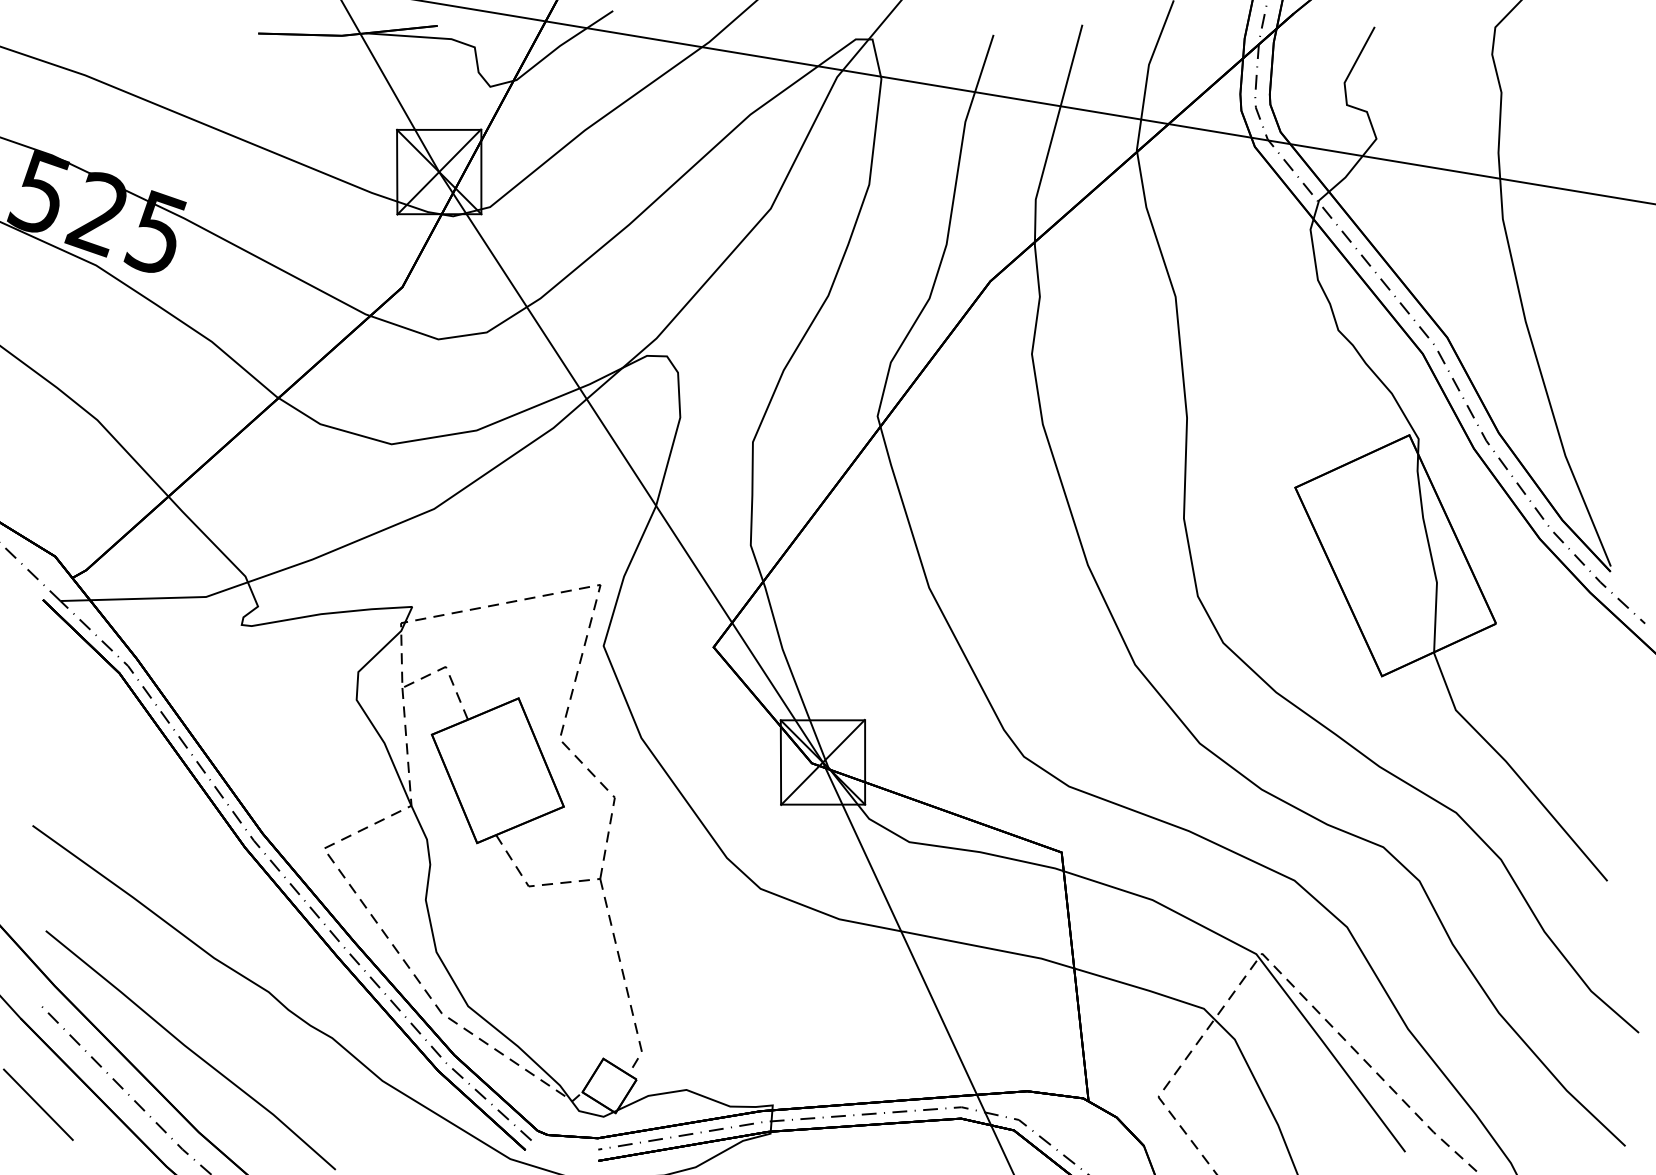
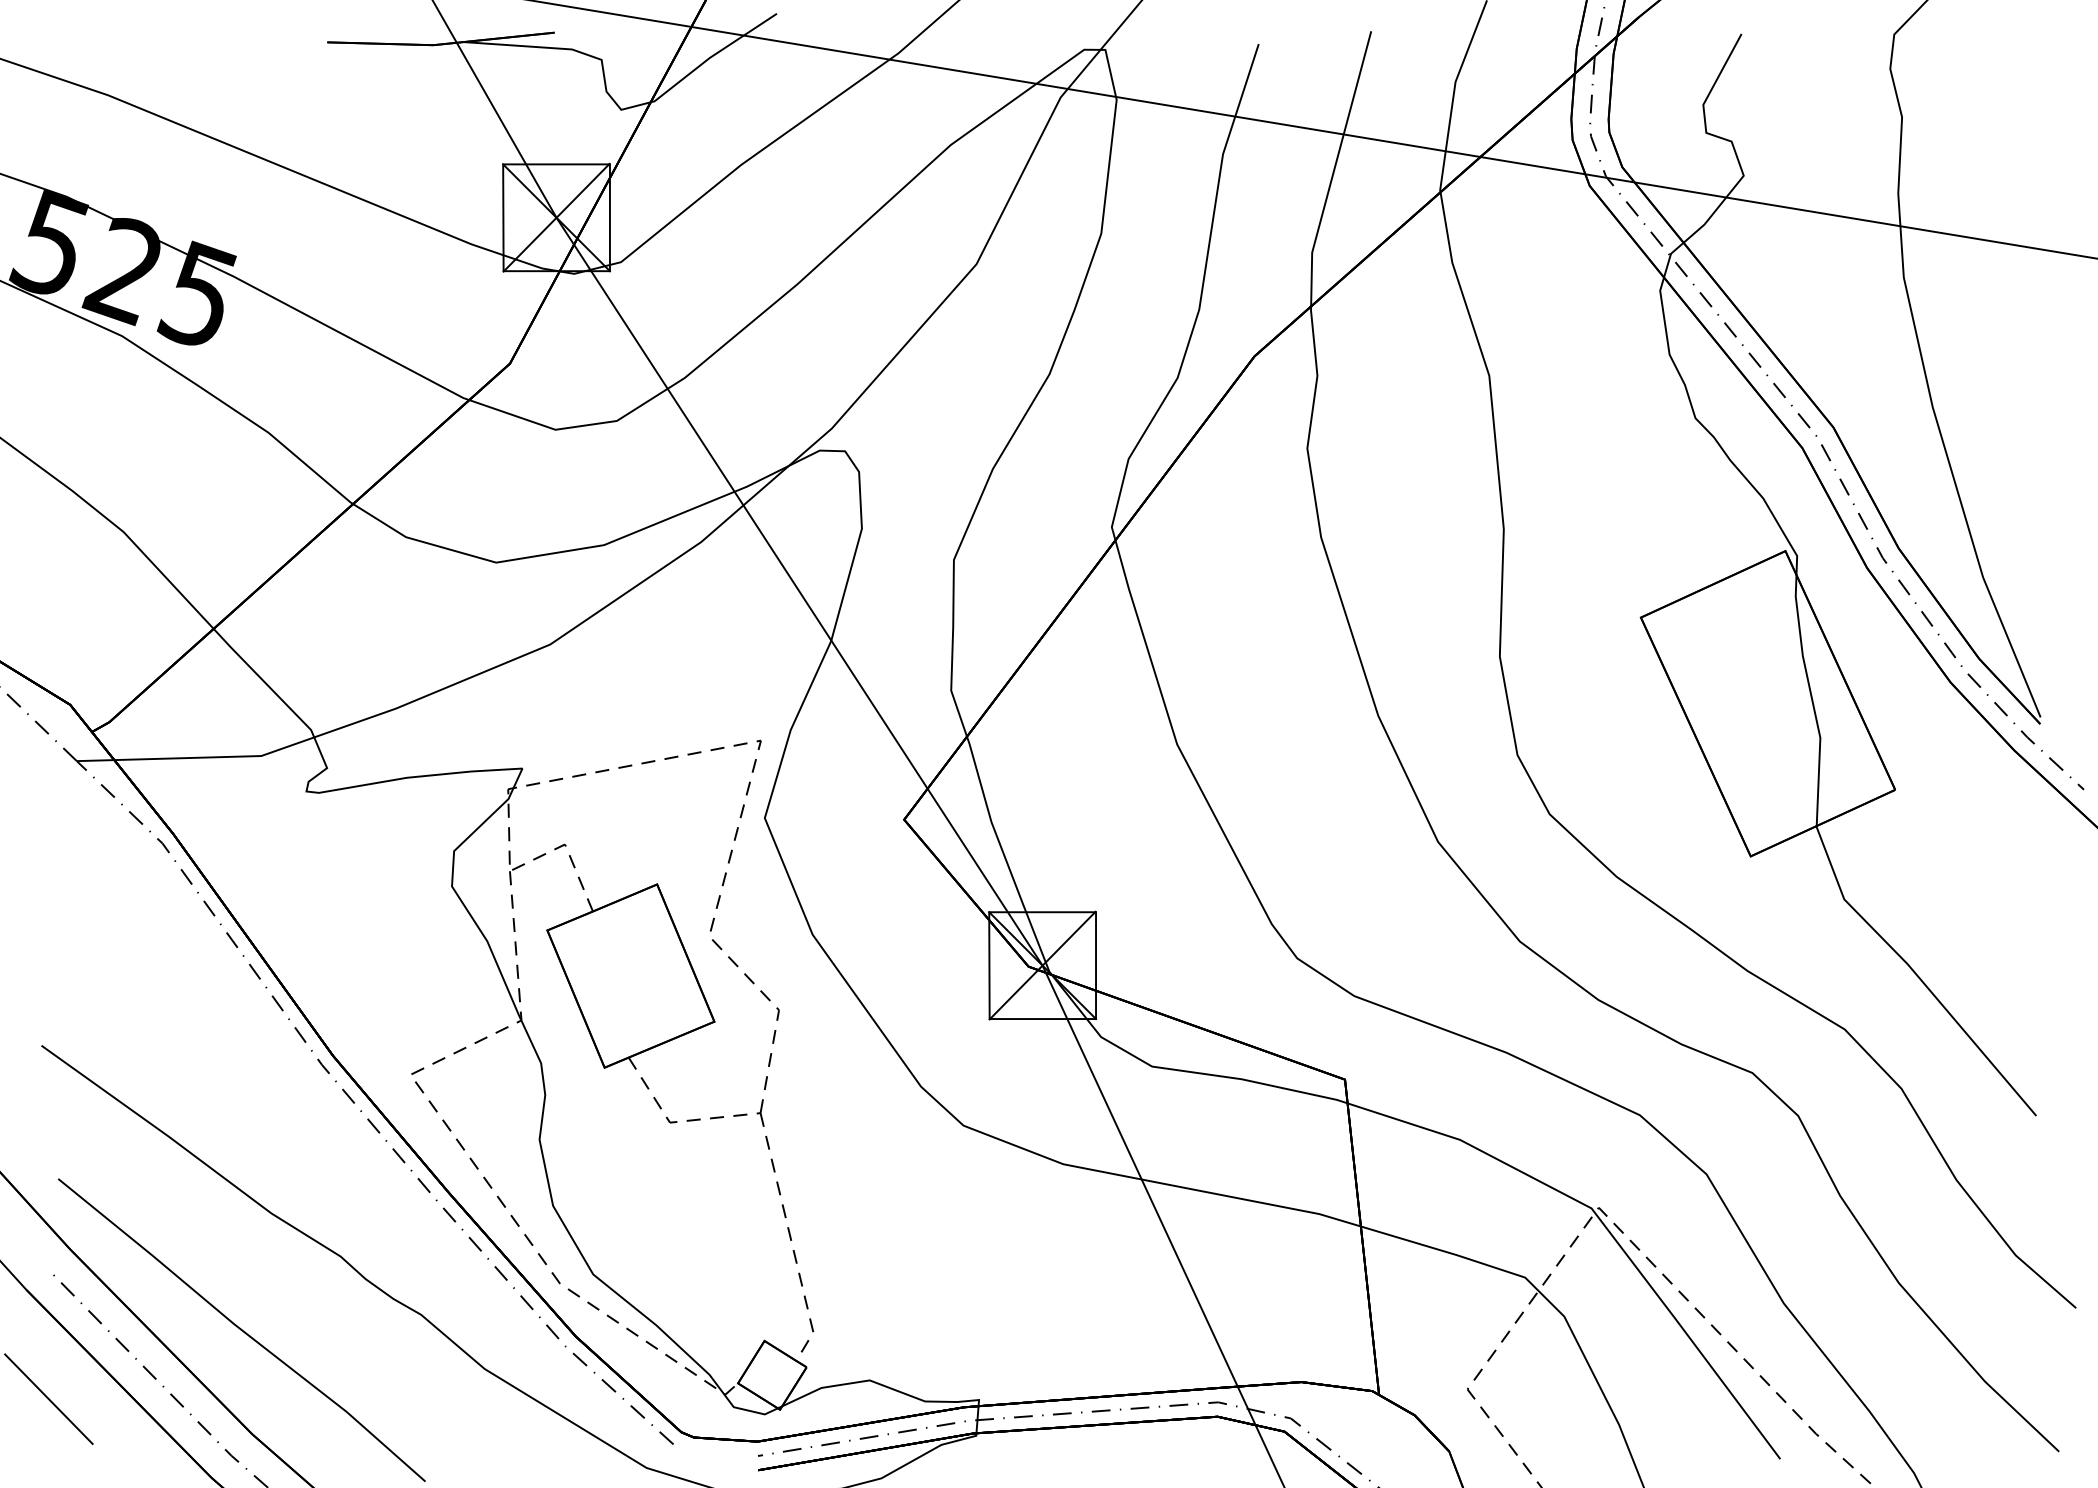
part: (276, 883) -> (350, 1118), removed

